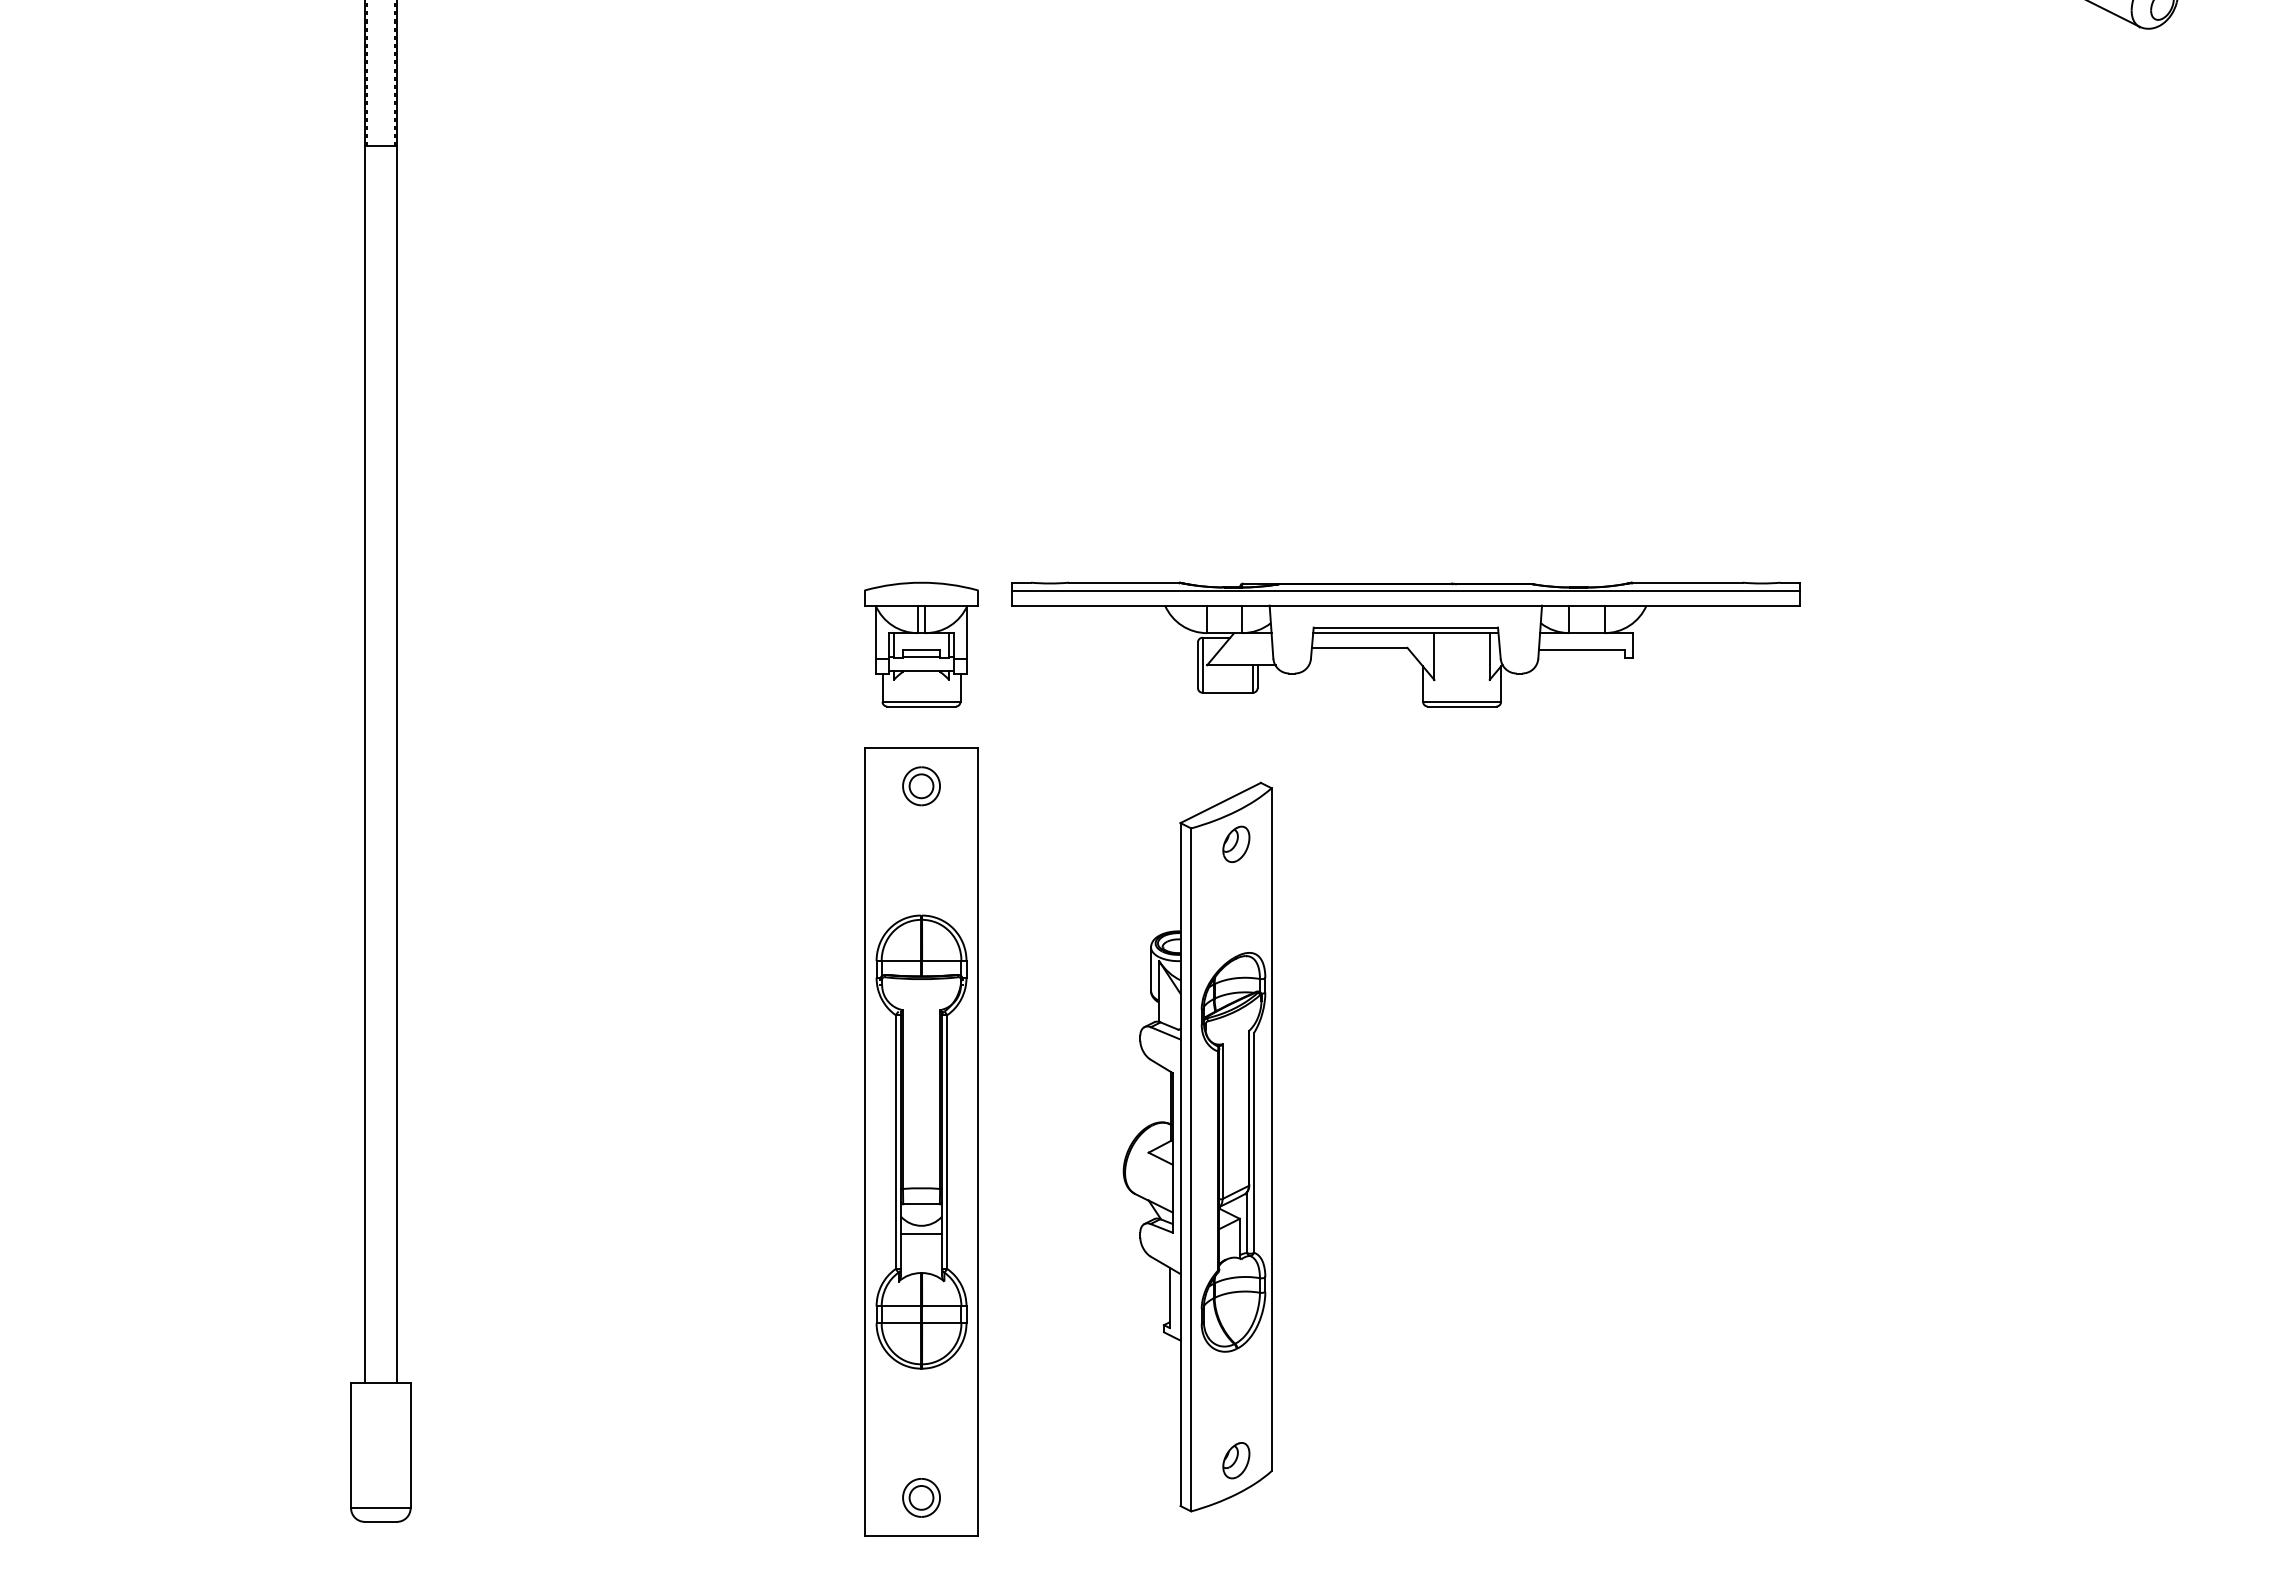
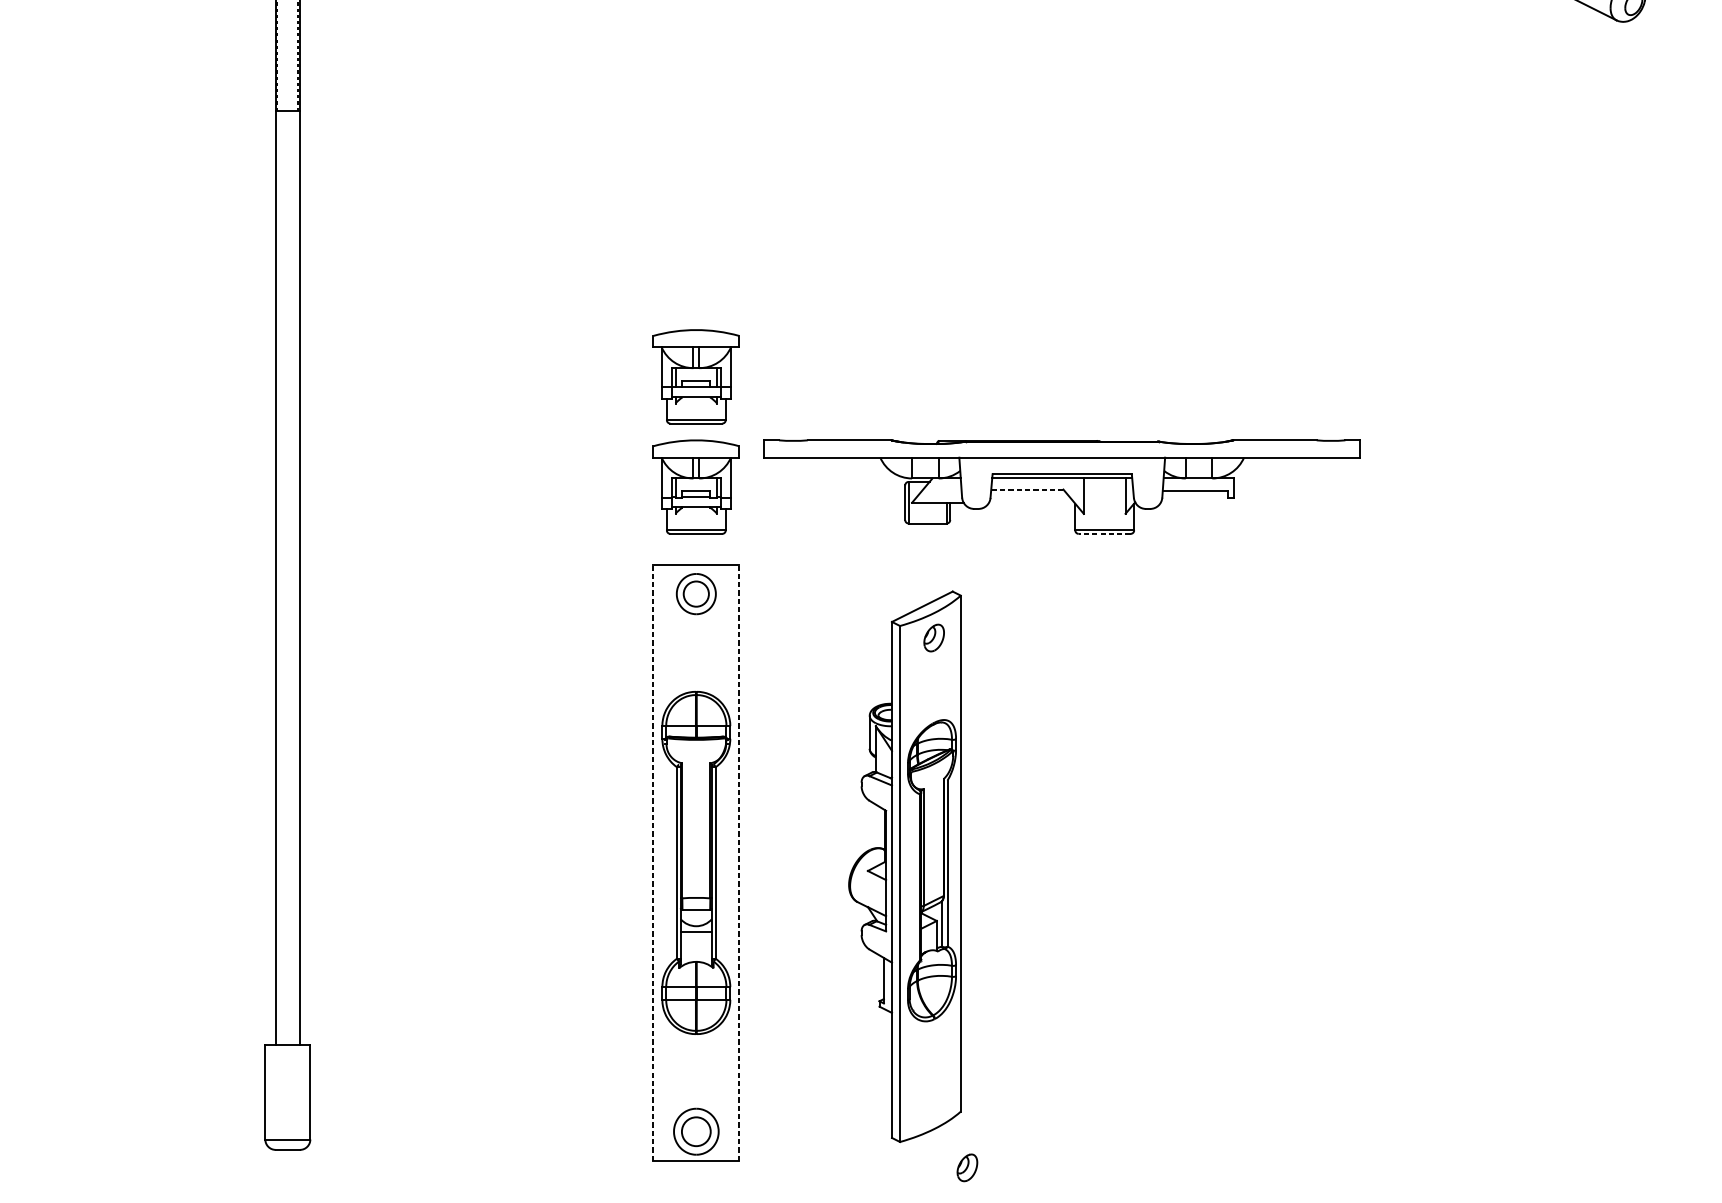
part: (921, 498) -> (696, 376), added
line: (1405, 590) -> (1061, 446), removed
line: (1359, 647) -> (1027, 489), solid -> dashed
line: (1461, 706) -> (1104, 533), solid -> dashed
part: (921, 786) -> (696, 594), size x1.4
line: (864, 1141) -> (653, 862), solid -> dashed
line: (978, 1141) -> (739, 862), solid -> dashed
part: (1236, 1460) -> (967, 1167), moved
part: (921, 1497) -> (696, 1131), size x1.6

